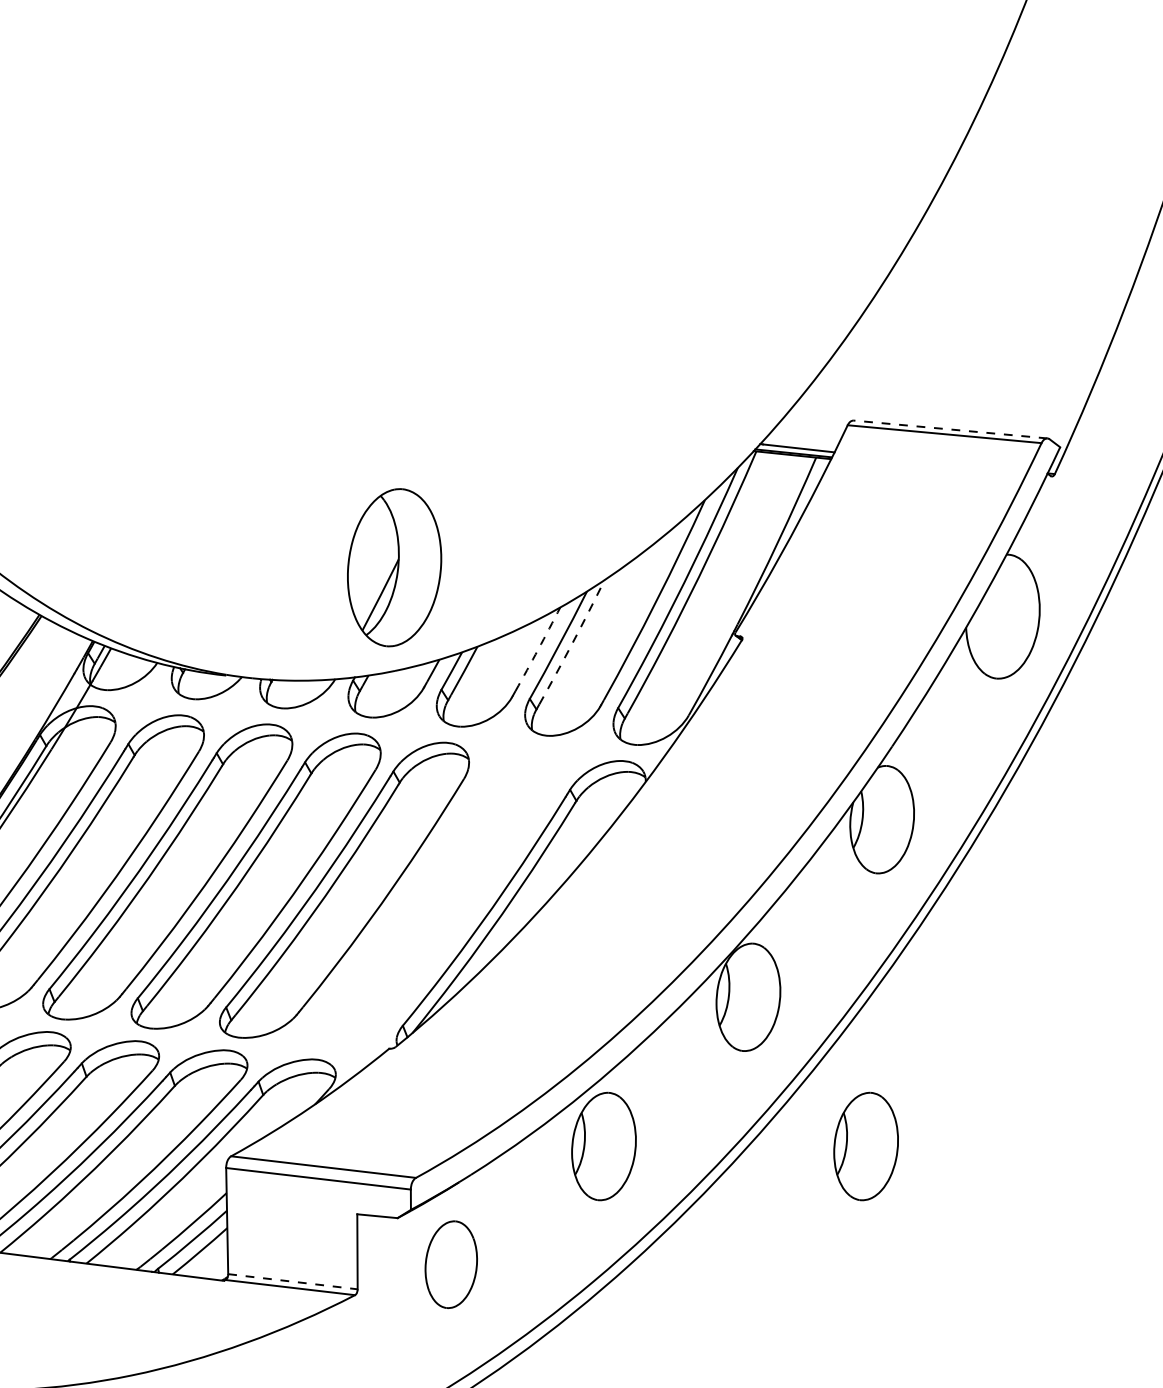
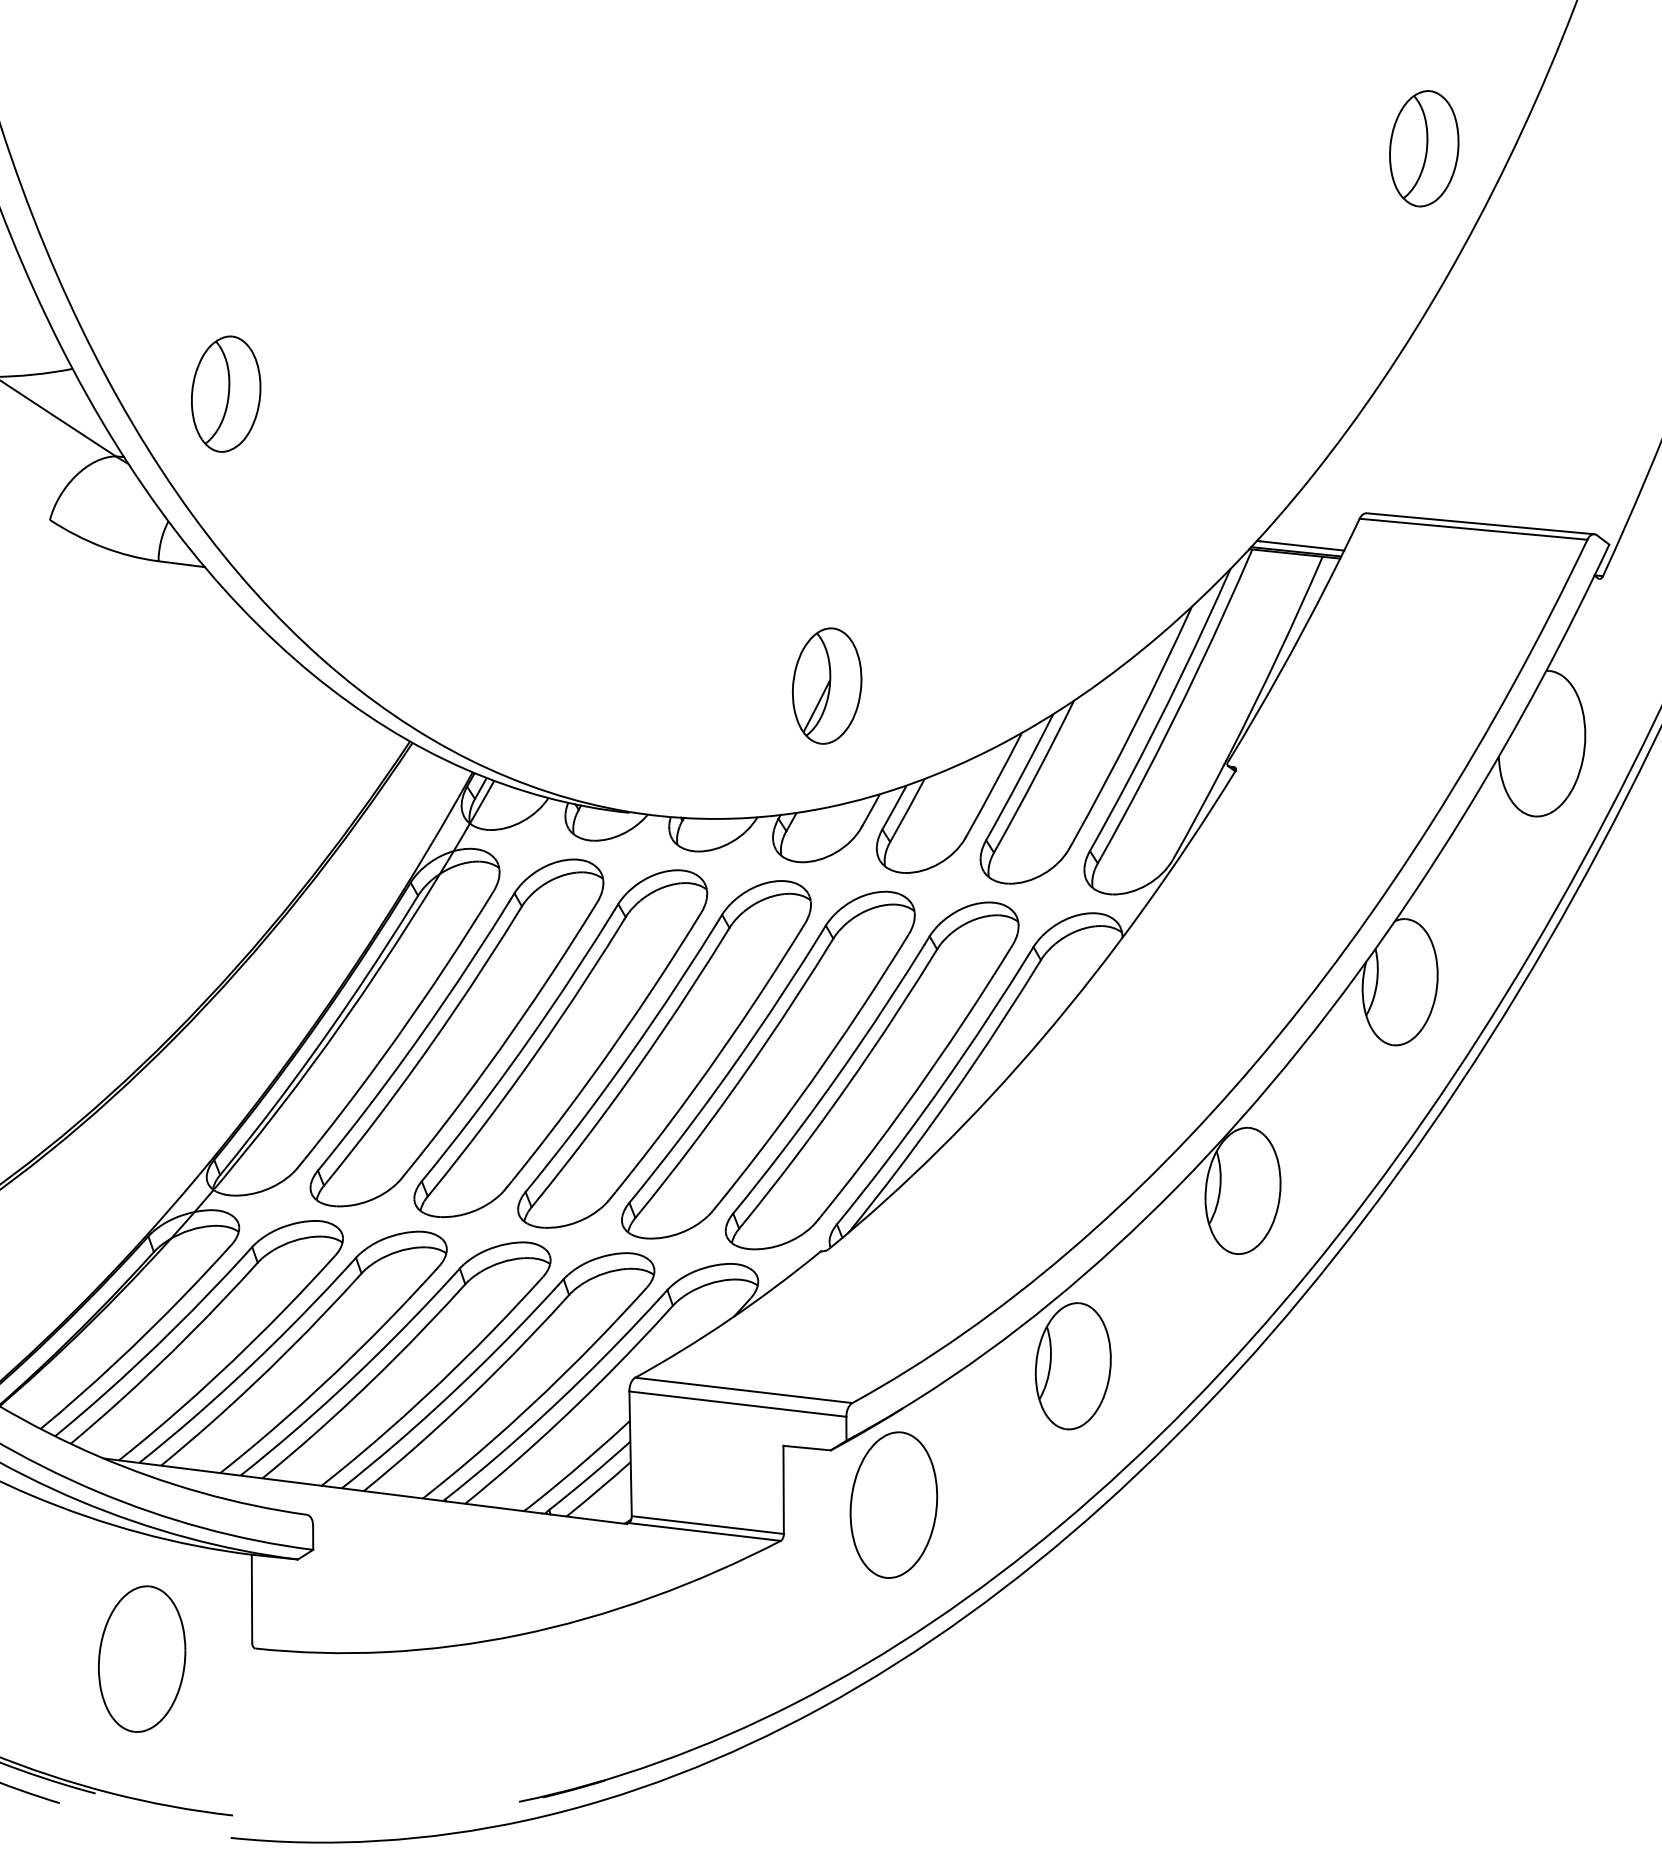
part: (902, 110) -> (1424, 148), added
line: (950, 429) -> (1480, 523), dashed -> solid
part: (393, 567) -> (826, 685), size x0.62
arc: (572, 642) -> (1036, 774), dashed -> solid
arc: (538, 649) -> (996, 782), dashed -> solid
part: (432, 899) -> (871, 1075), added
part: (865, 1146) -> (1380, 1366), removed
part: (450, 1264) -> (893, 1504), size x1.43
line: (292, 1282) -> (707, 1525), dashed -> solid

